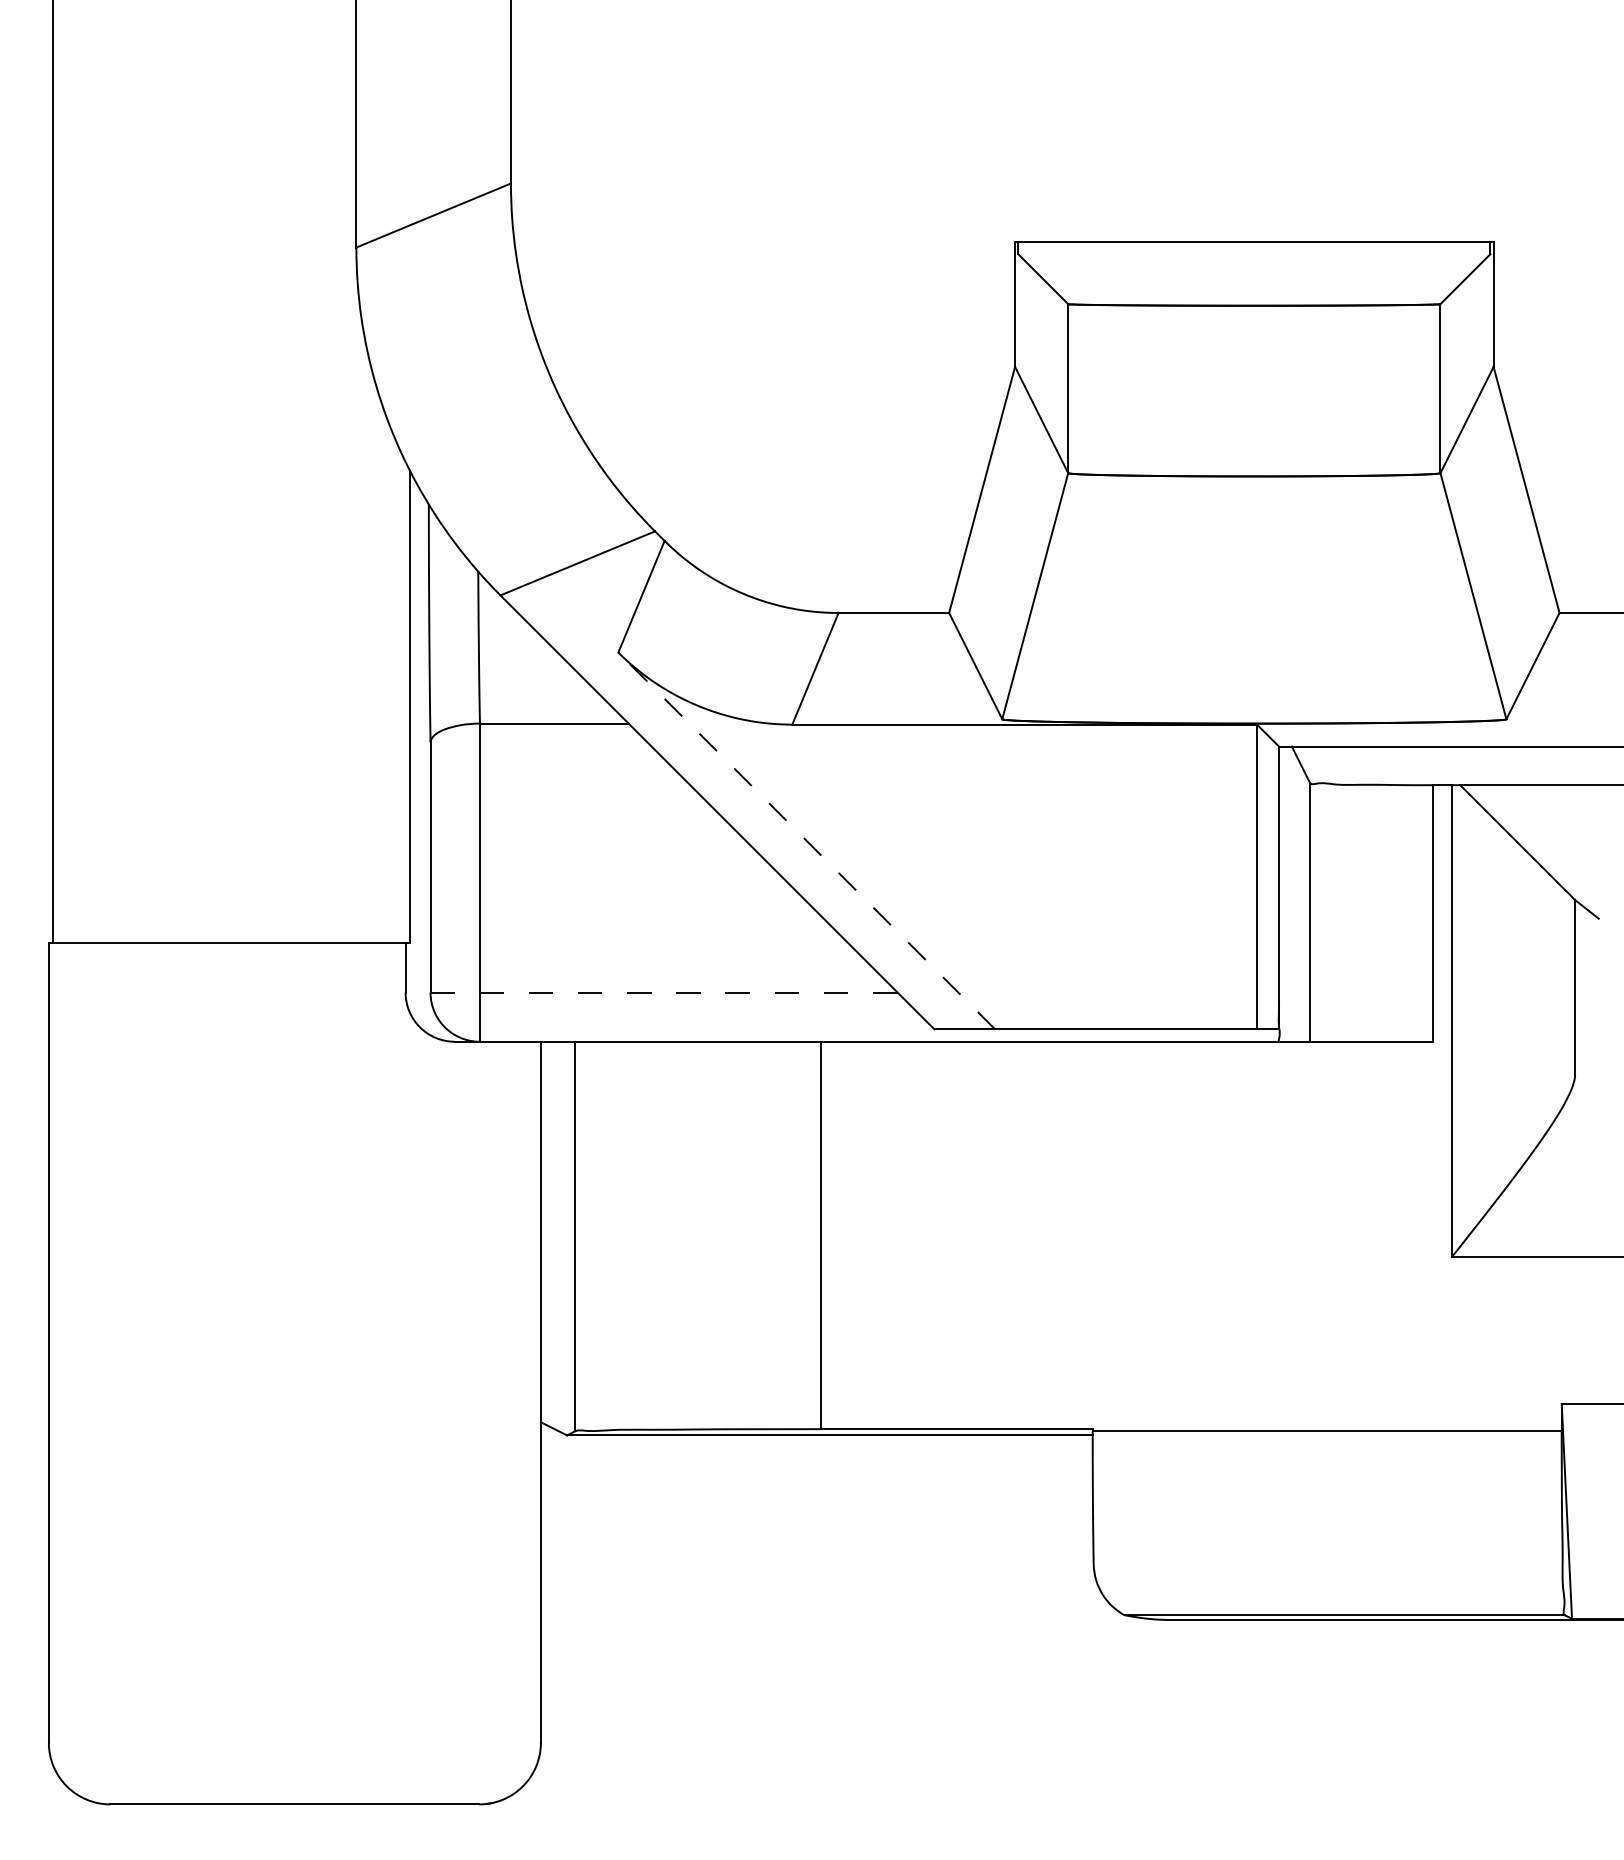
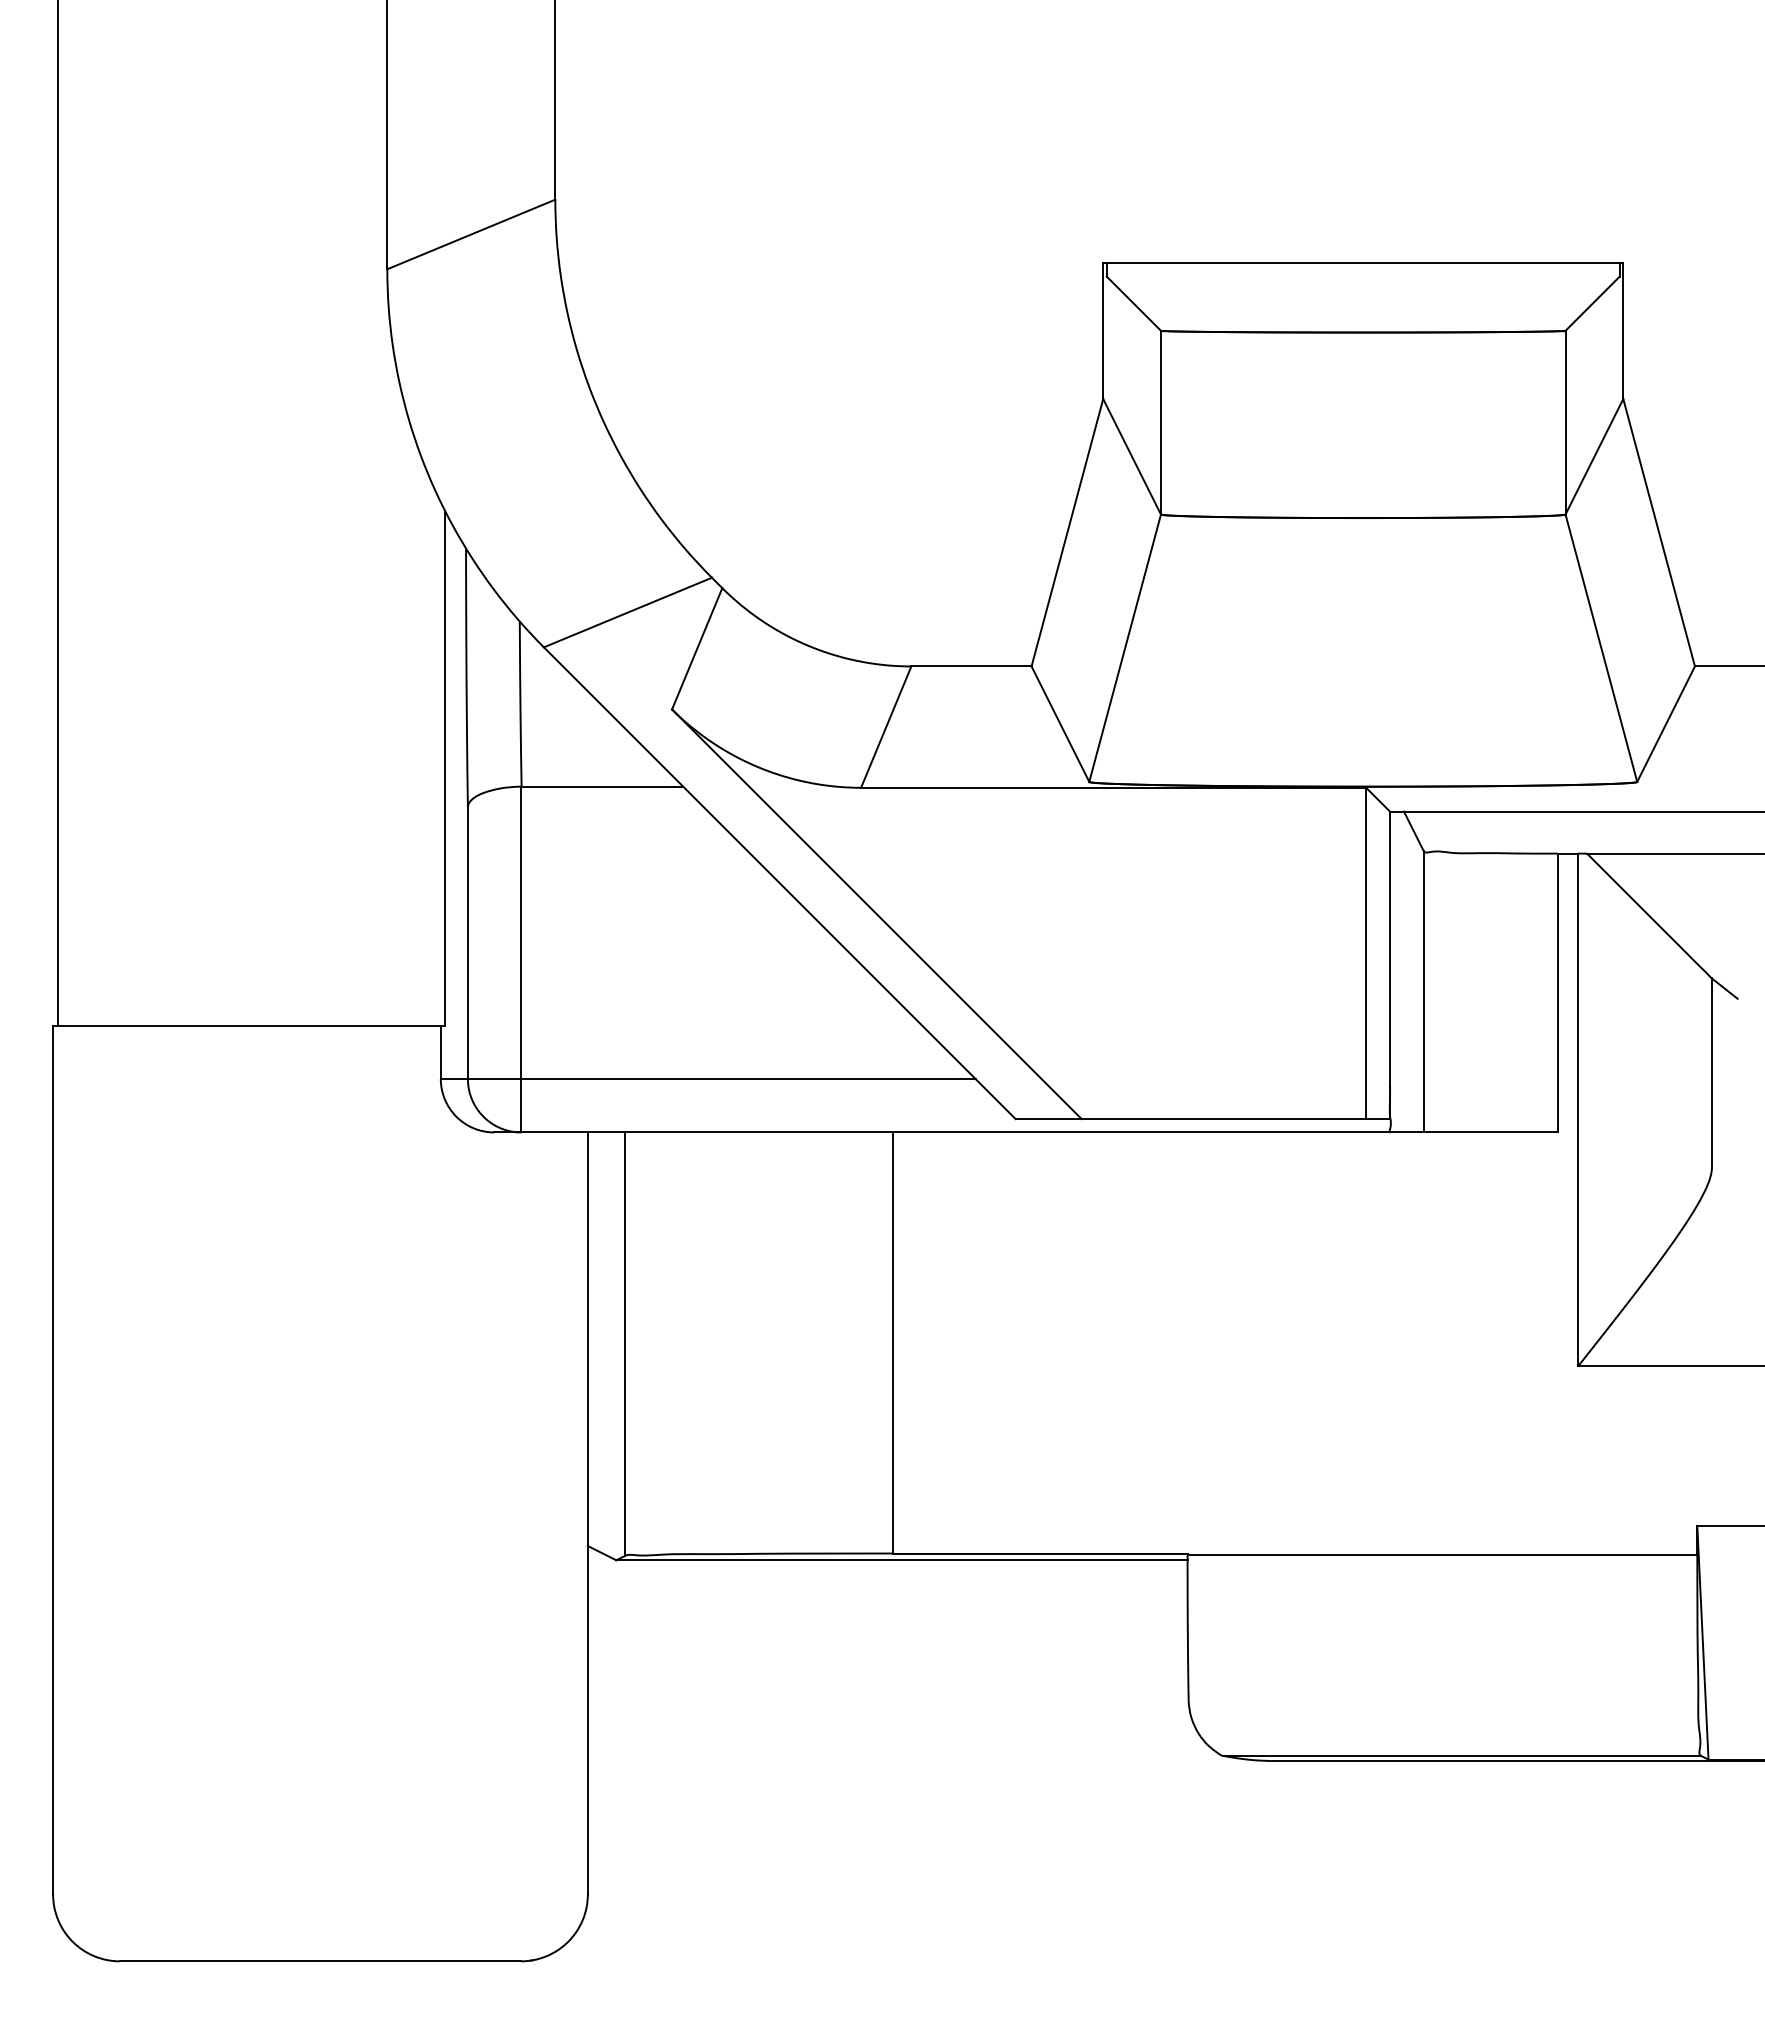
line: (806, 841) -> (876, 914), dashed -> solid
line: (650, 992) -> (707, 1078), dashed -> solid

